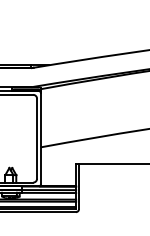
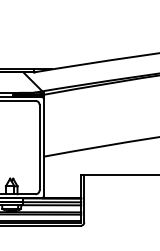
hatch: (30, 76) -> (32, 81), added

